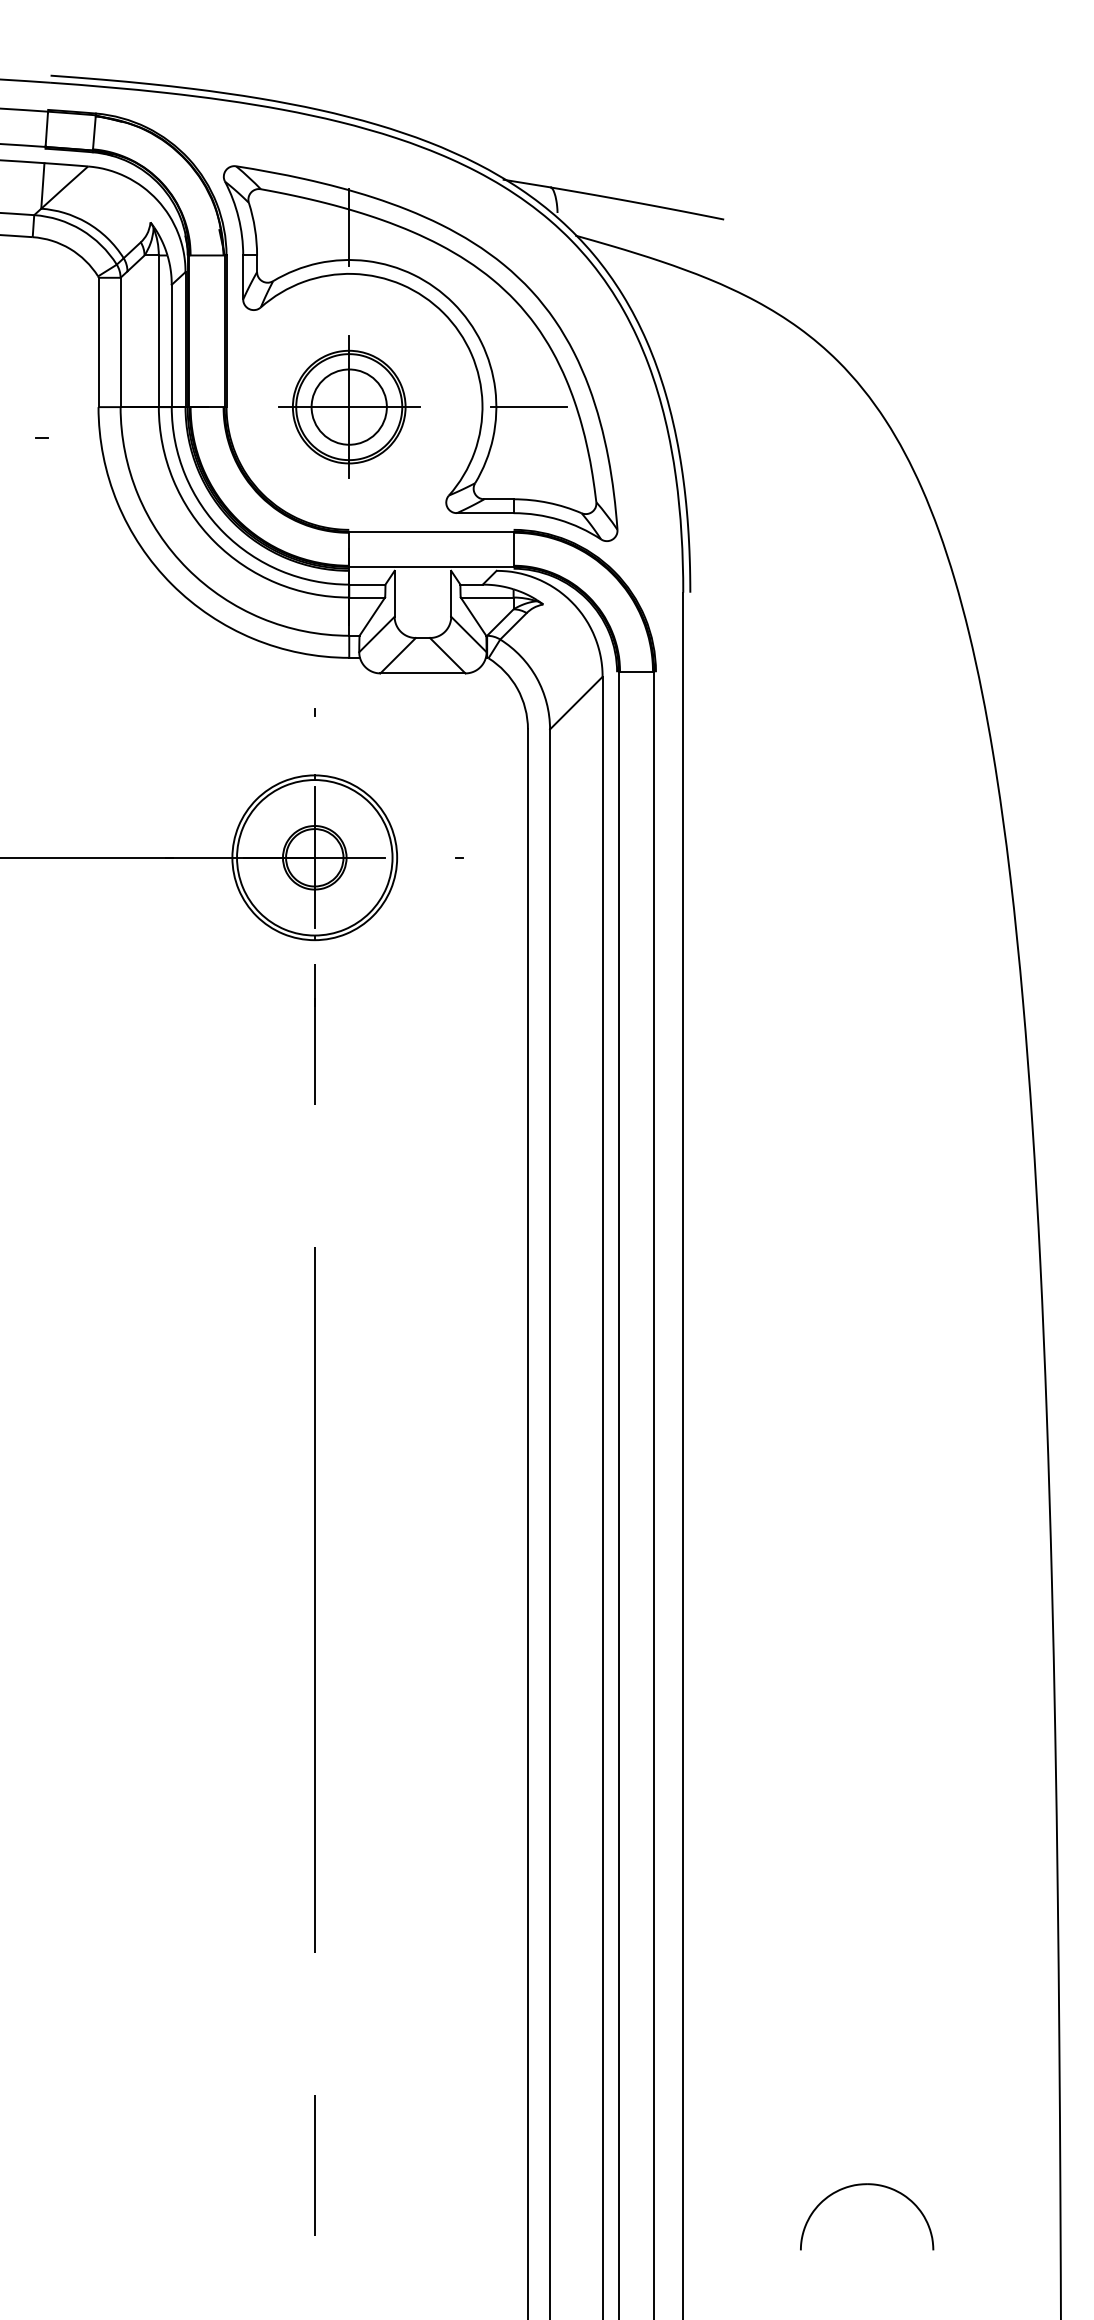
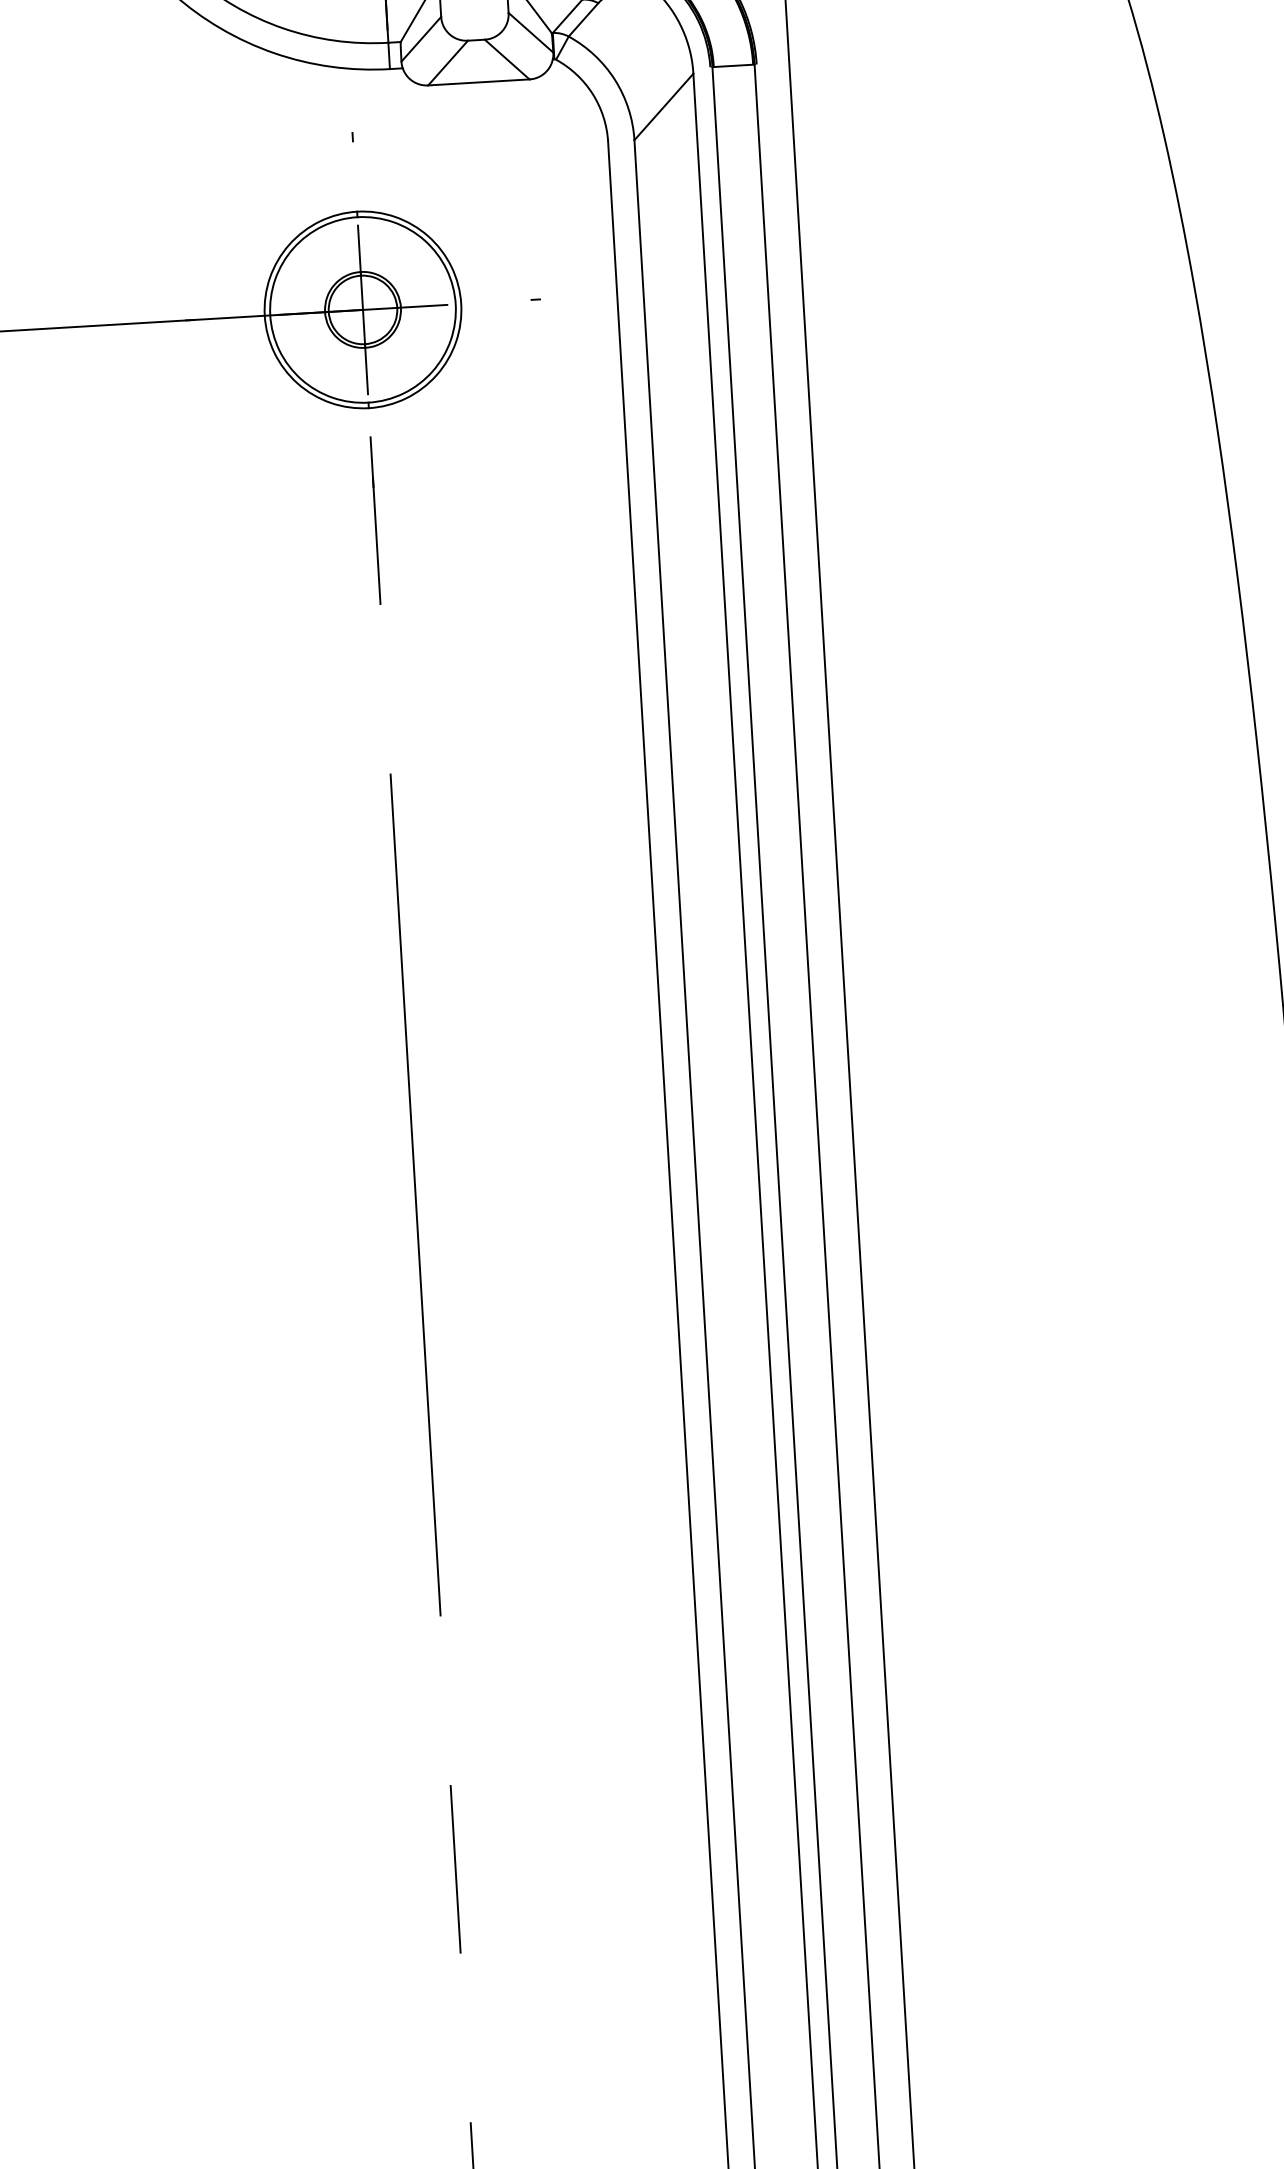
part: (867, 2185) -> (1116, 1853), removed

